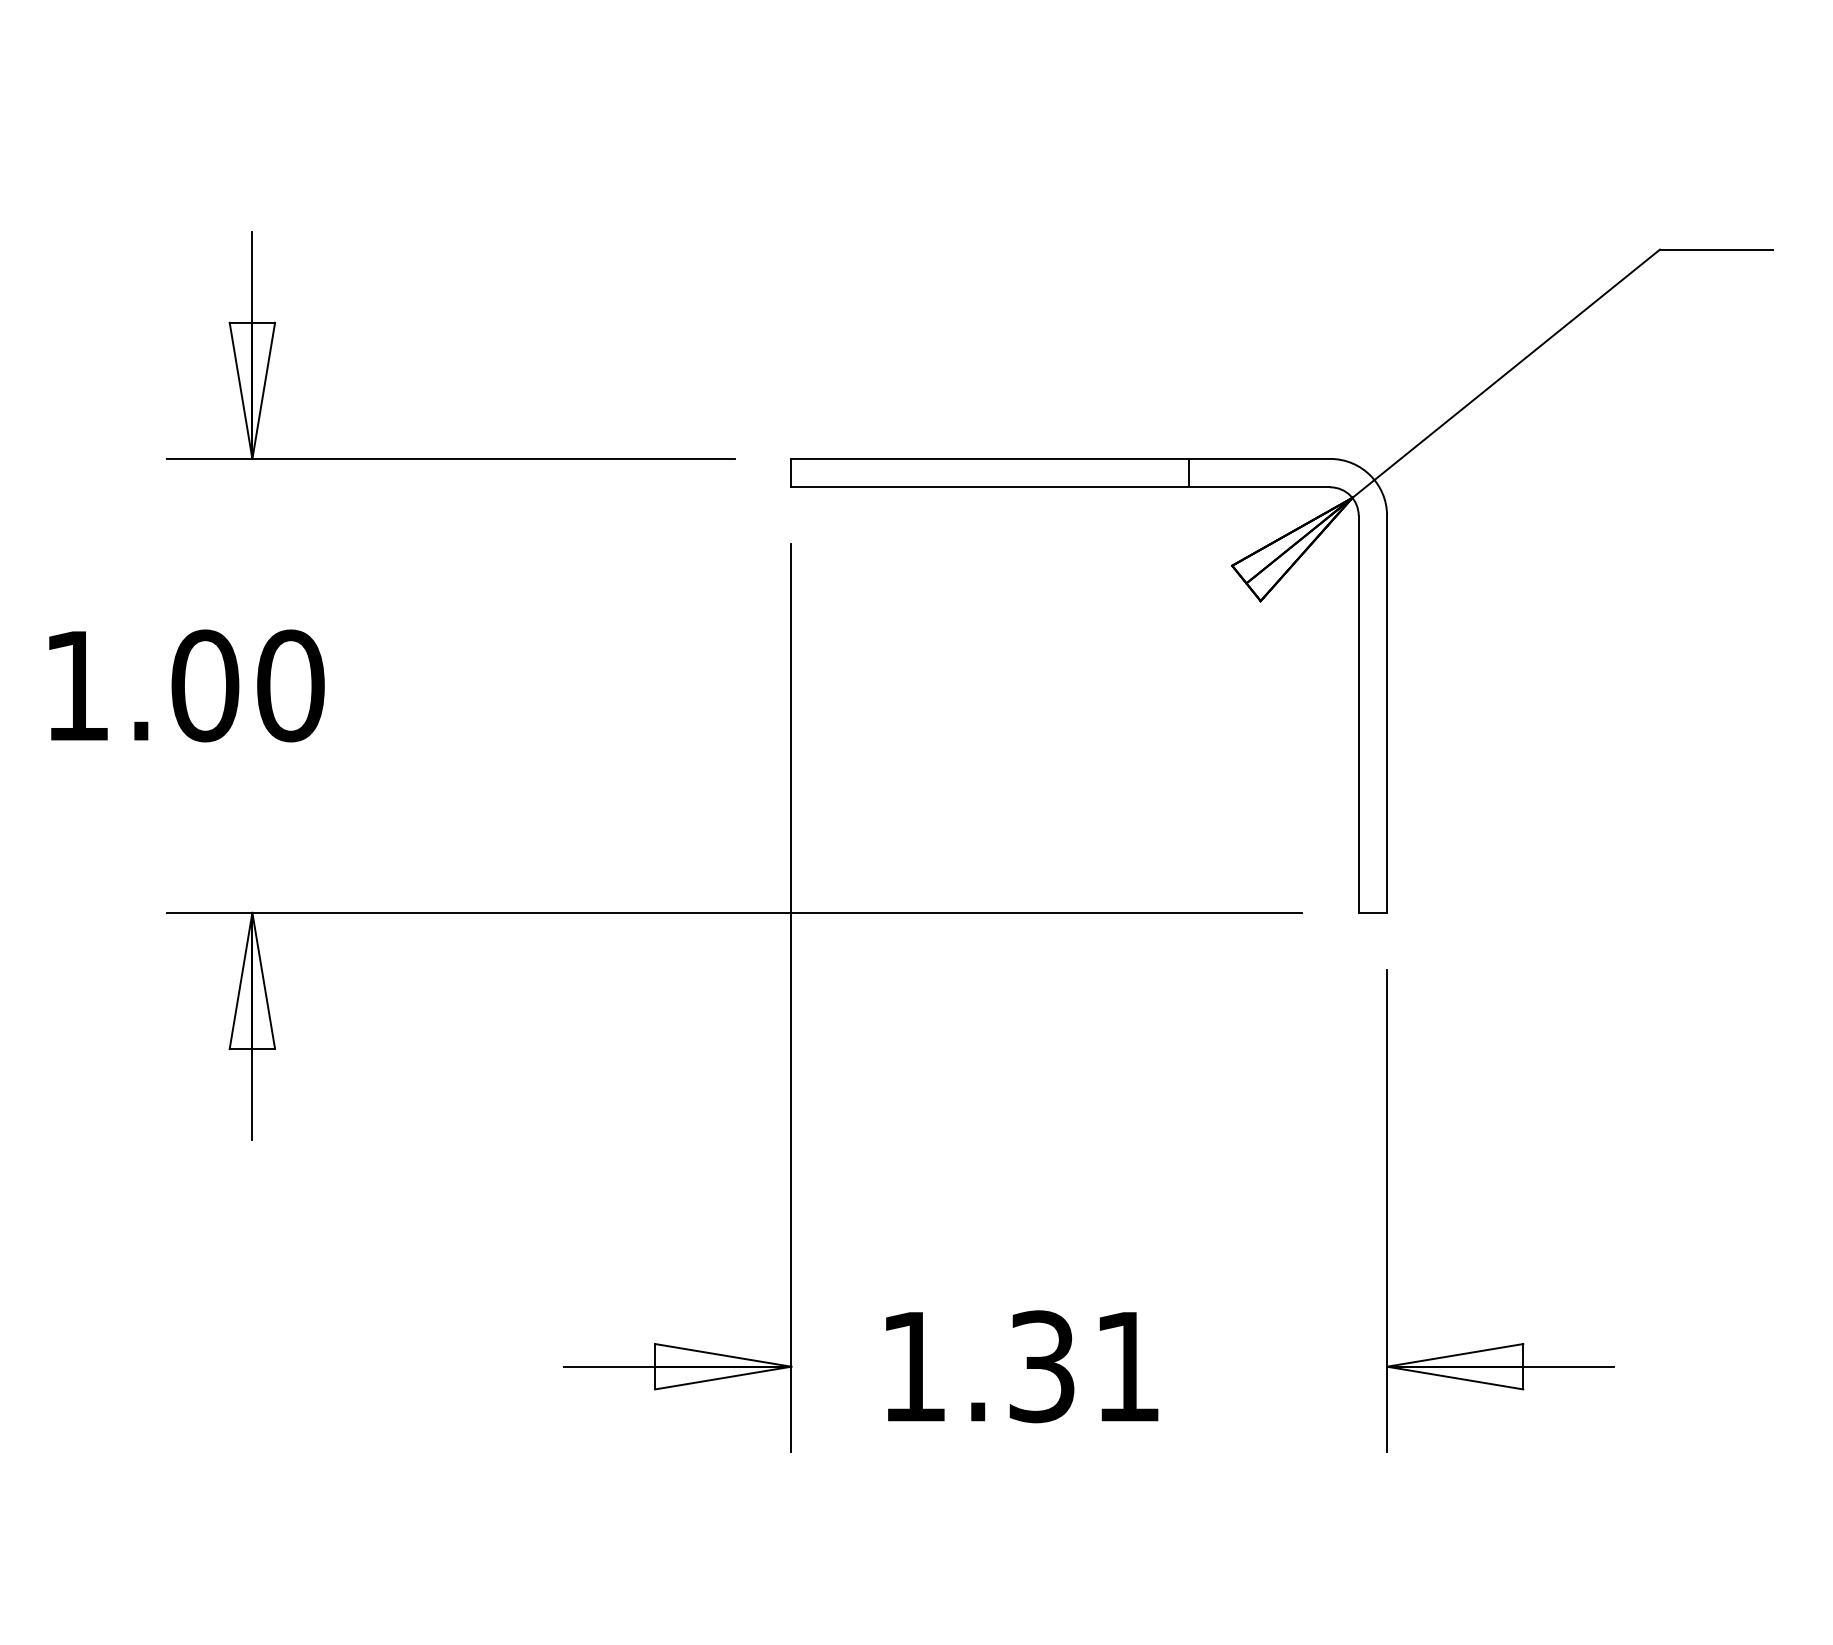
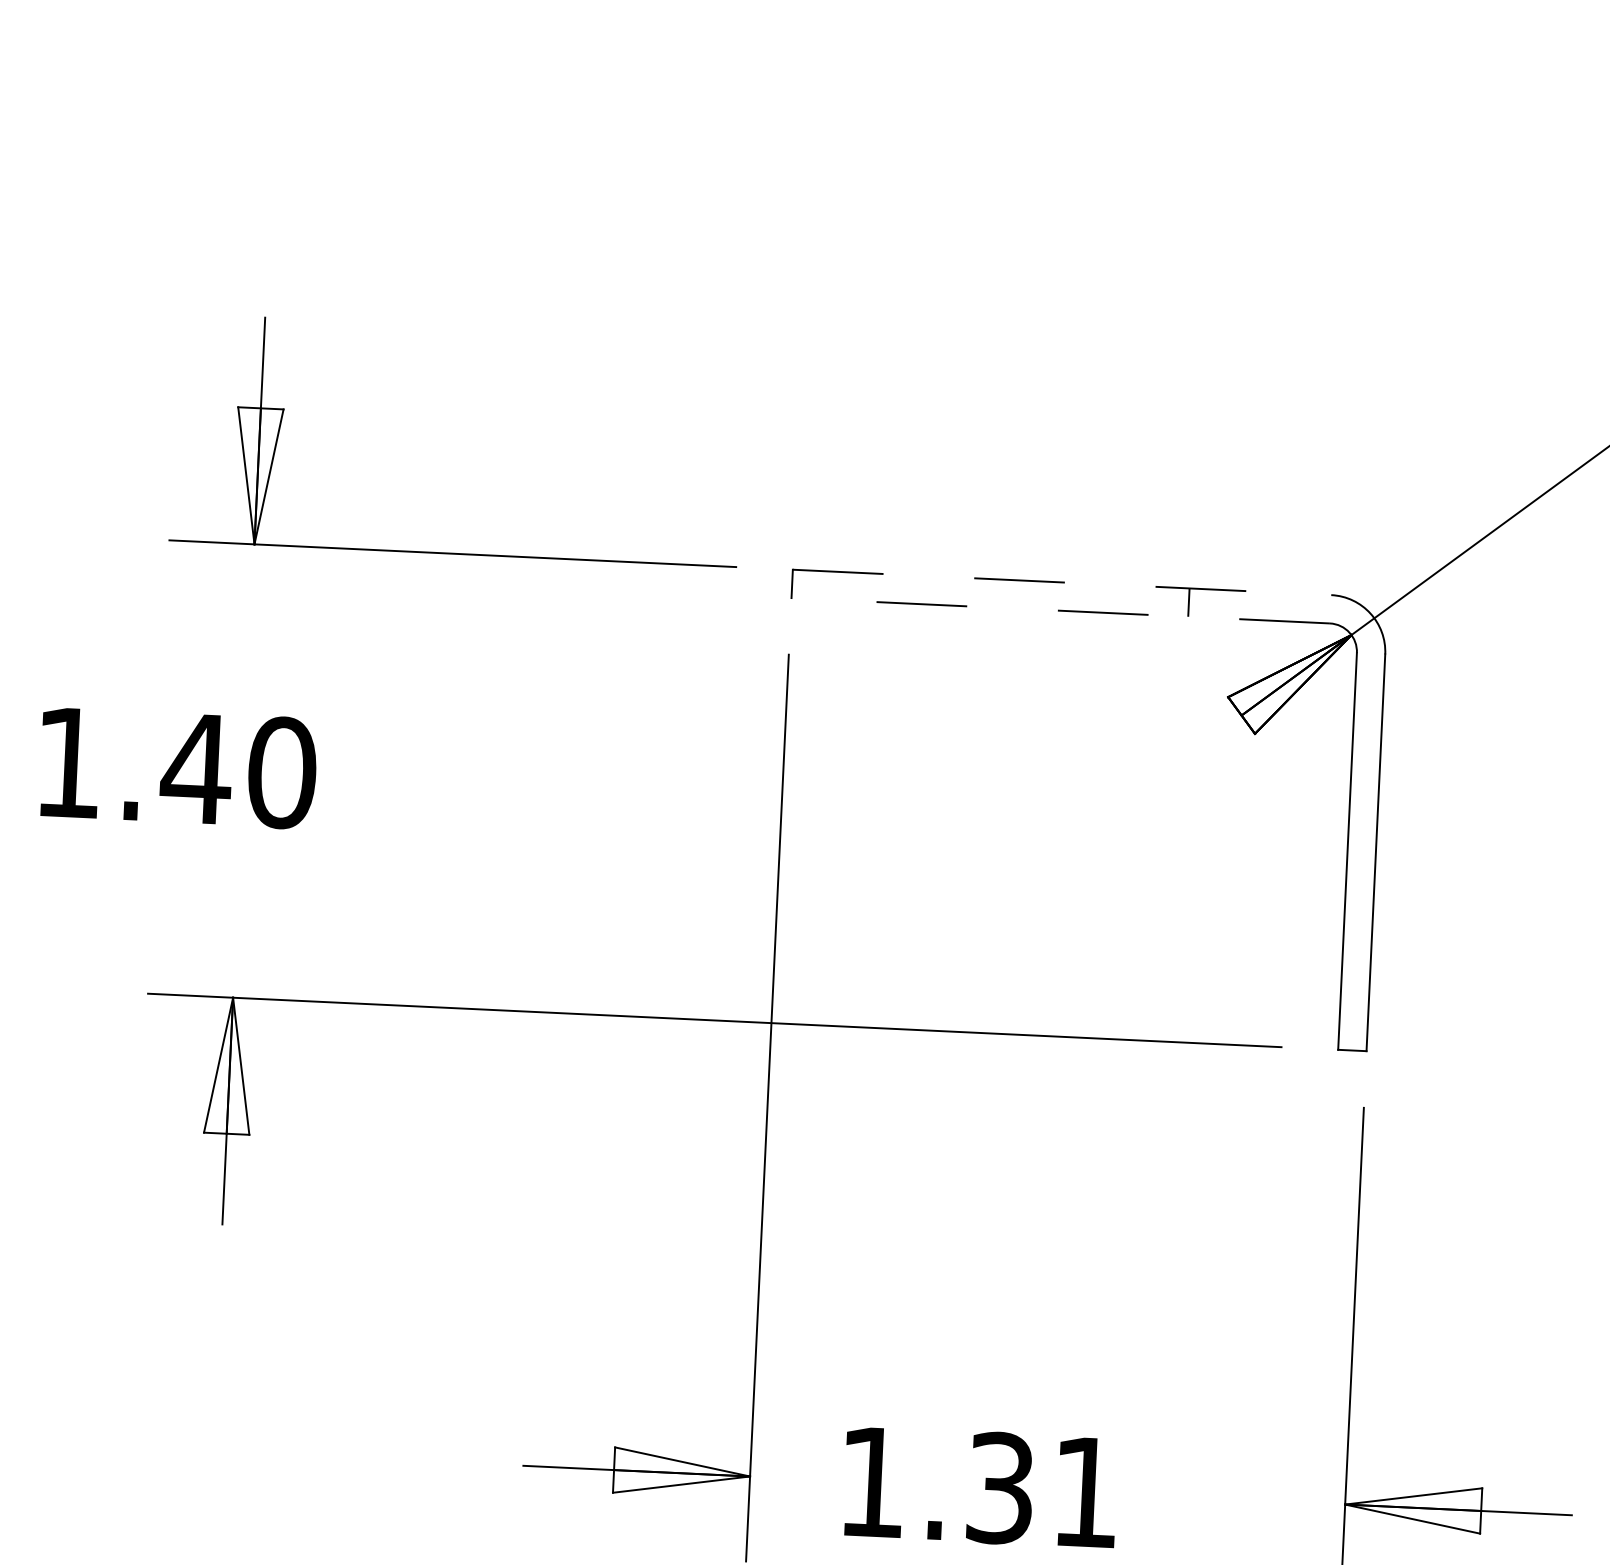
line: (1061, 458) -> (1062, 582), solid -> dashed
line: (1060, 487) -> (1060, 610), solid -> dashed
text: (204, 685) -> (195, 768), 1.00 -> 1.40

